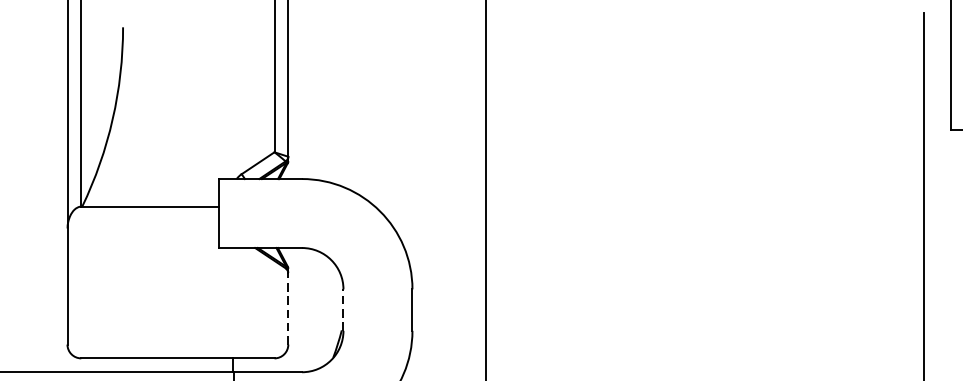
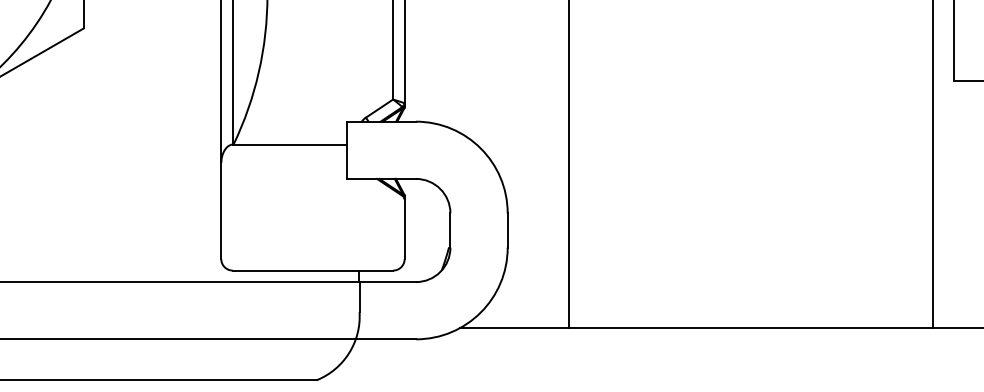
line: (288, 308) -> (404, 229), dashed -> solid
line: (343, 310) -> (450, 230), dashed -> solid

